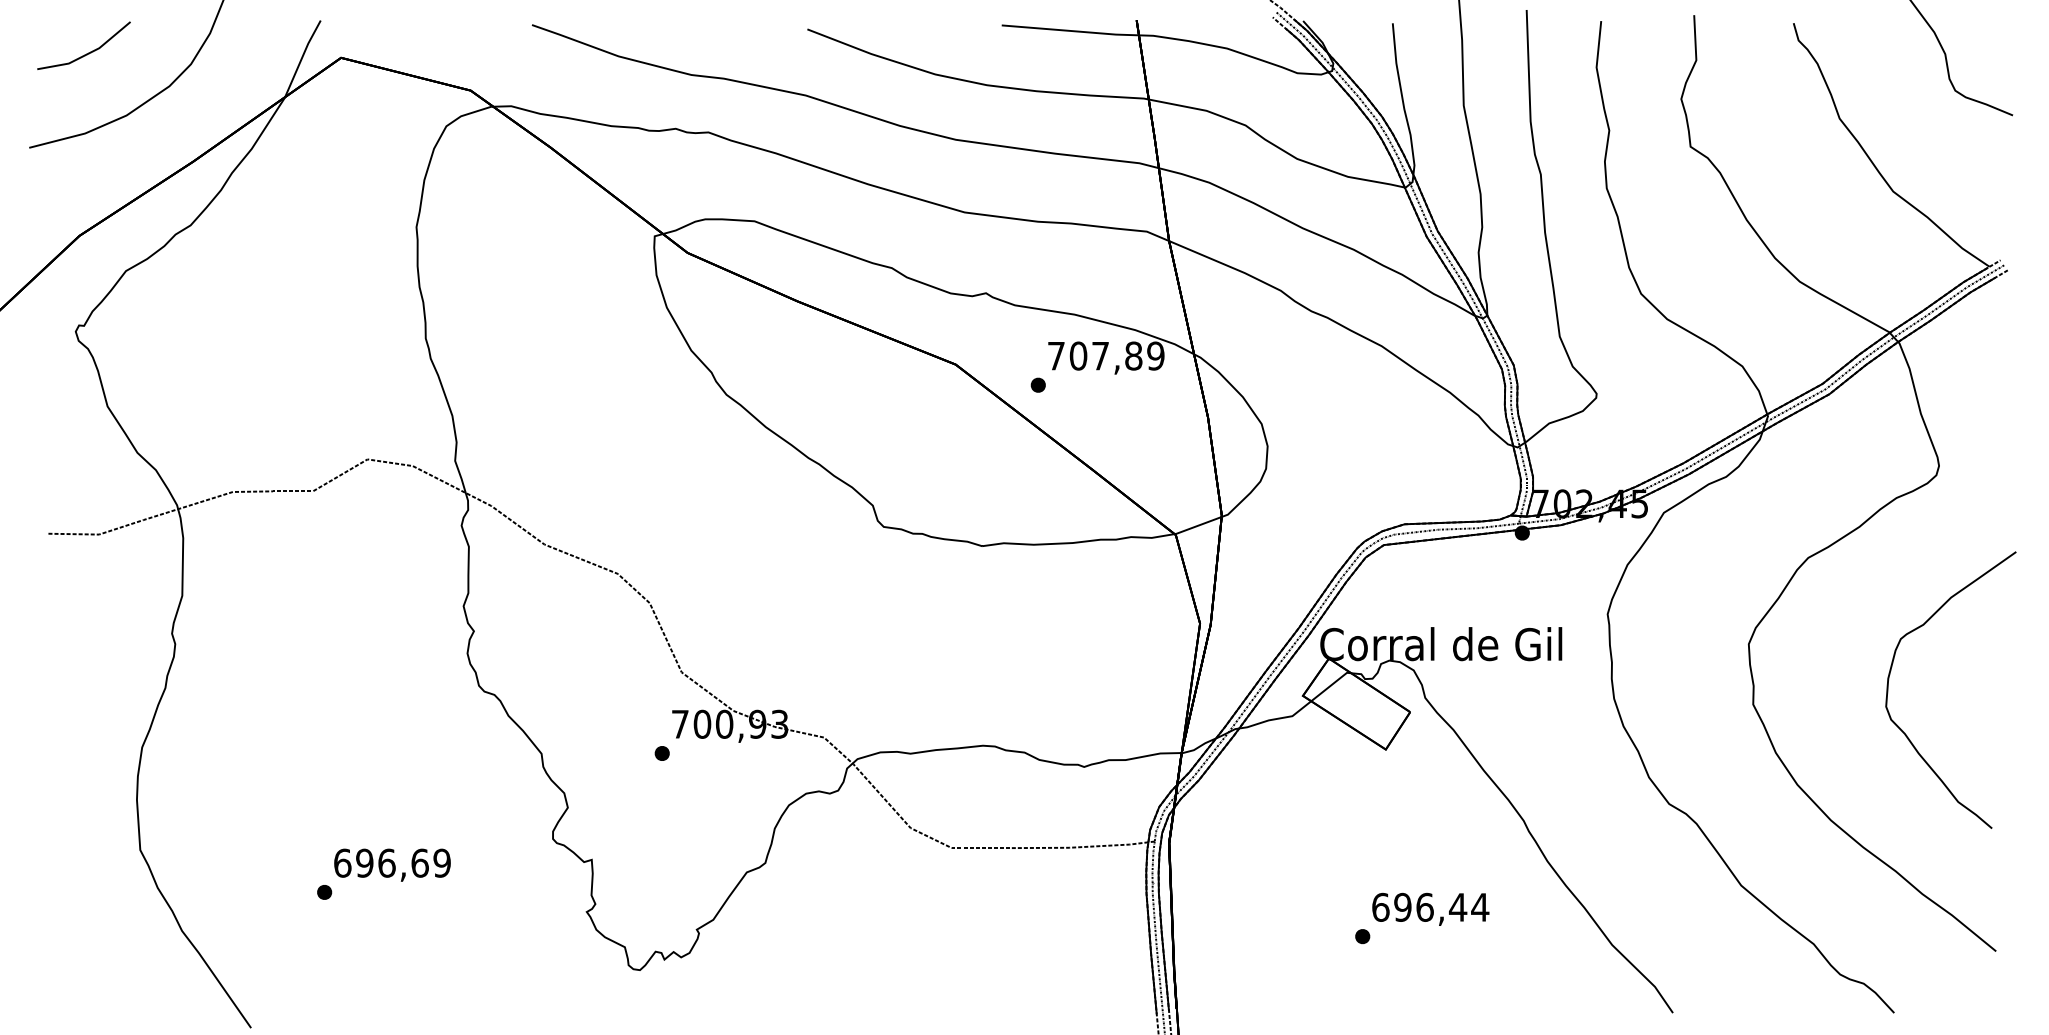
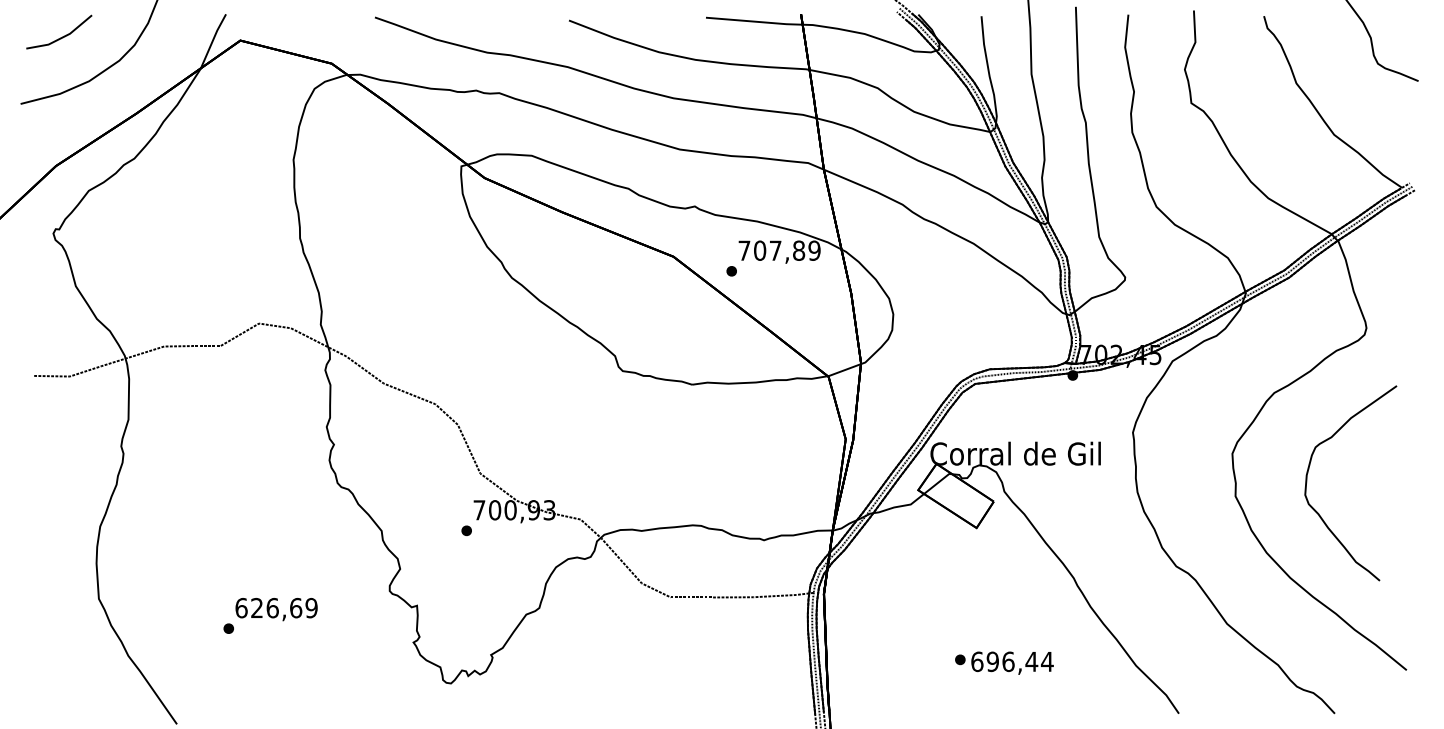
curve: (1891, 671) -> (1309, 470), moved
text: (364, 862) -> (256, 607), 696,69 -> 626,69
text: (1430, 908) -> (1012, 662), moved

